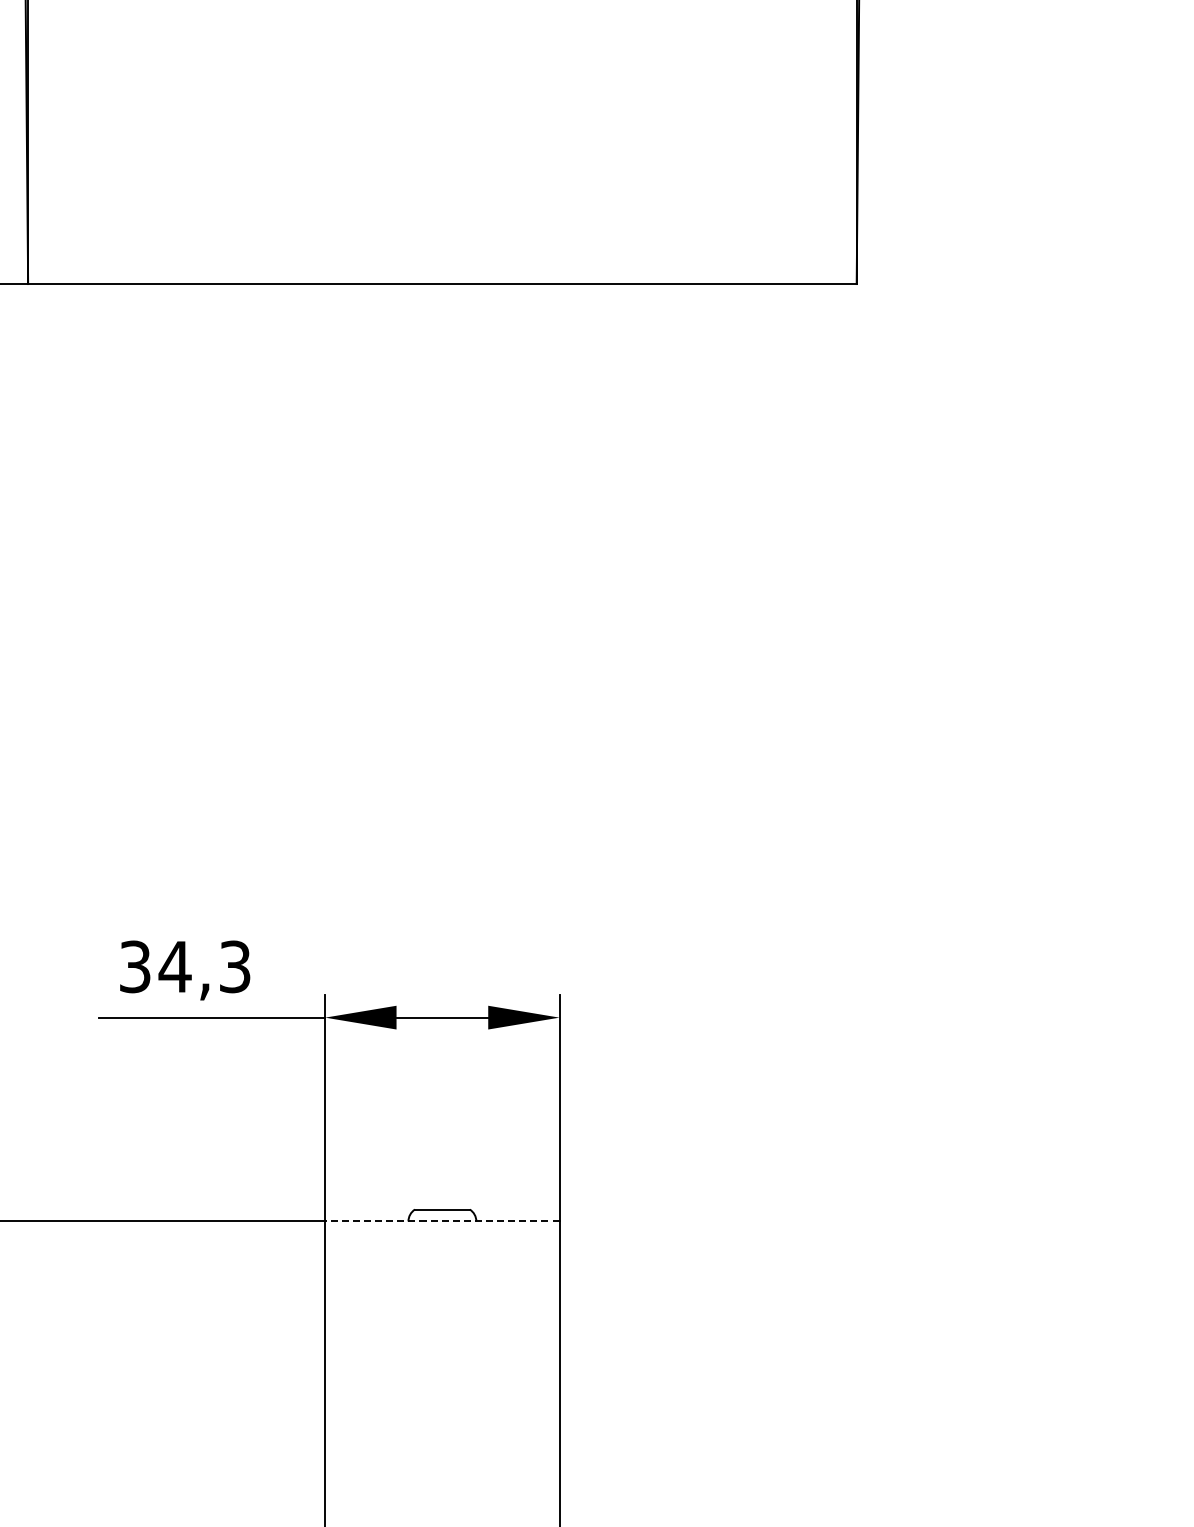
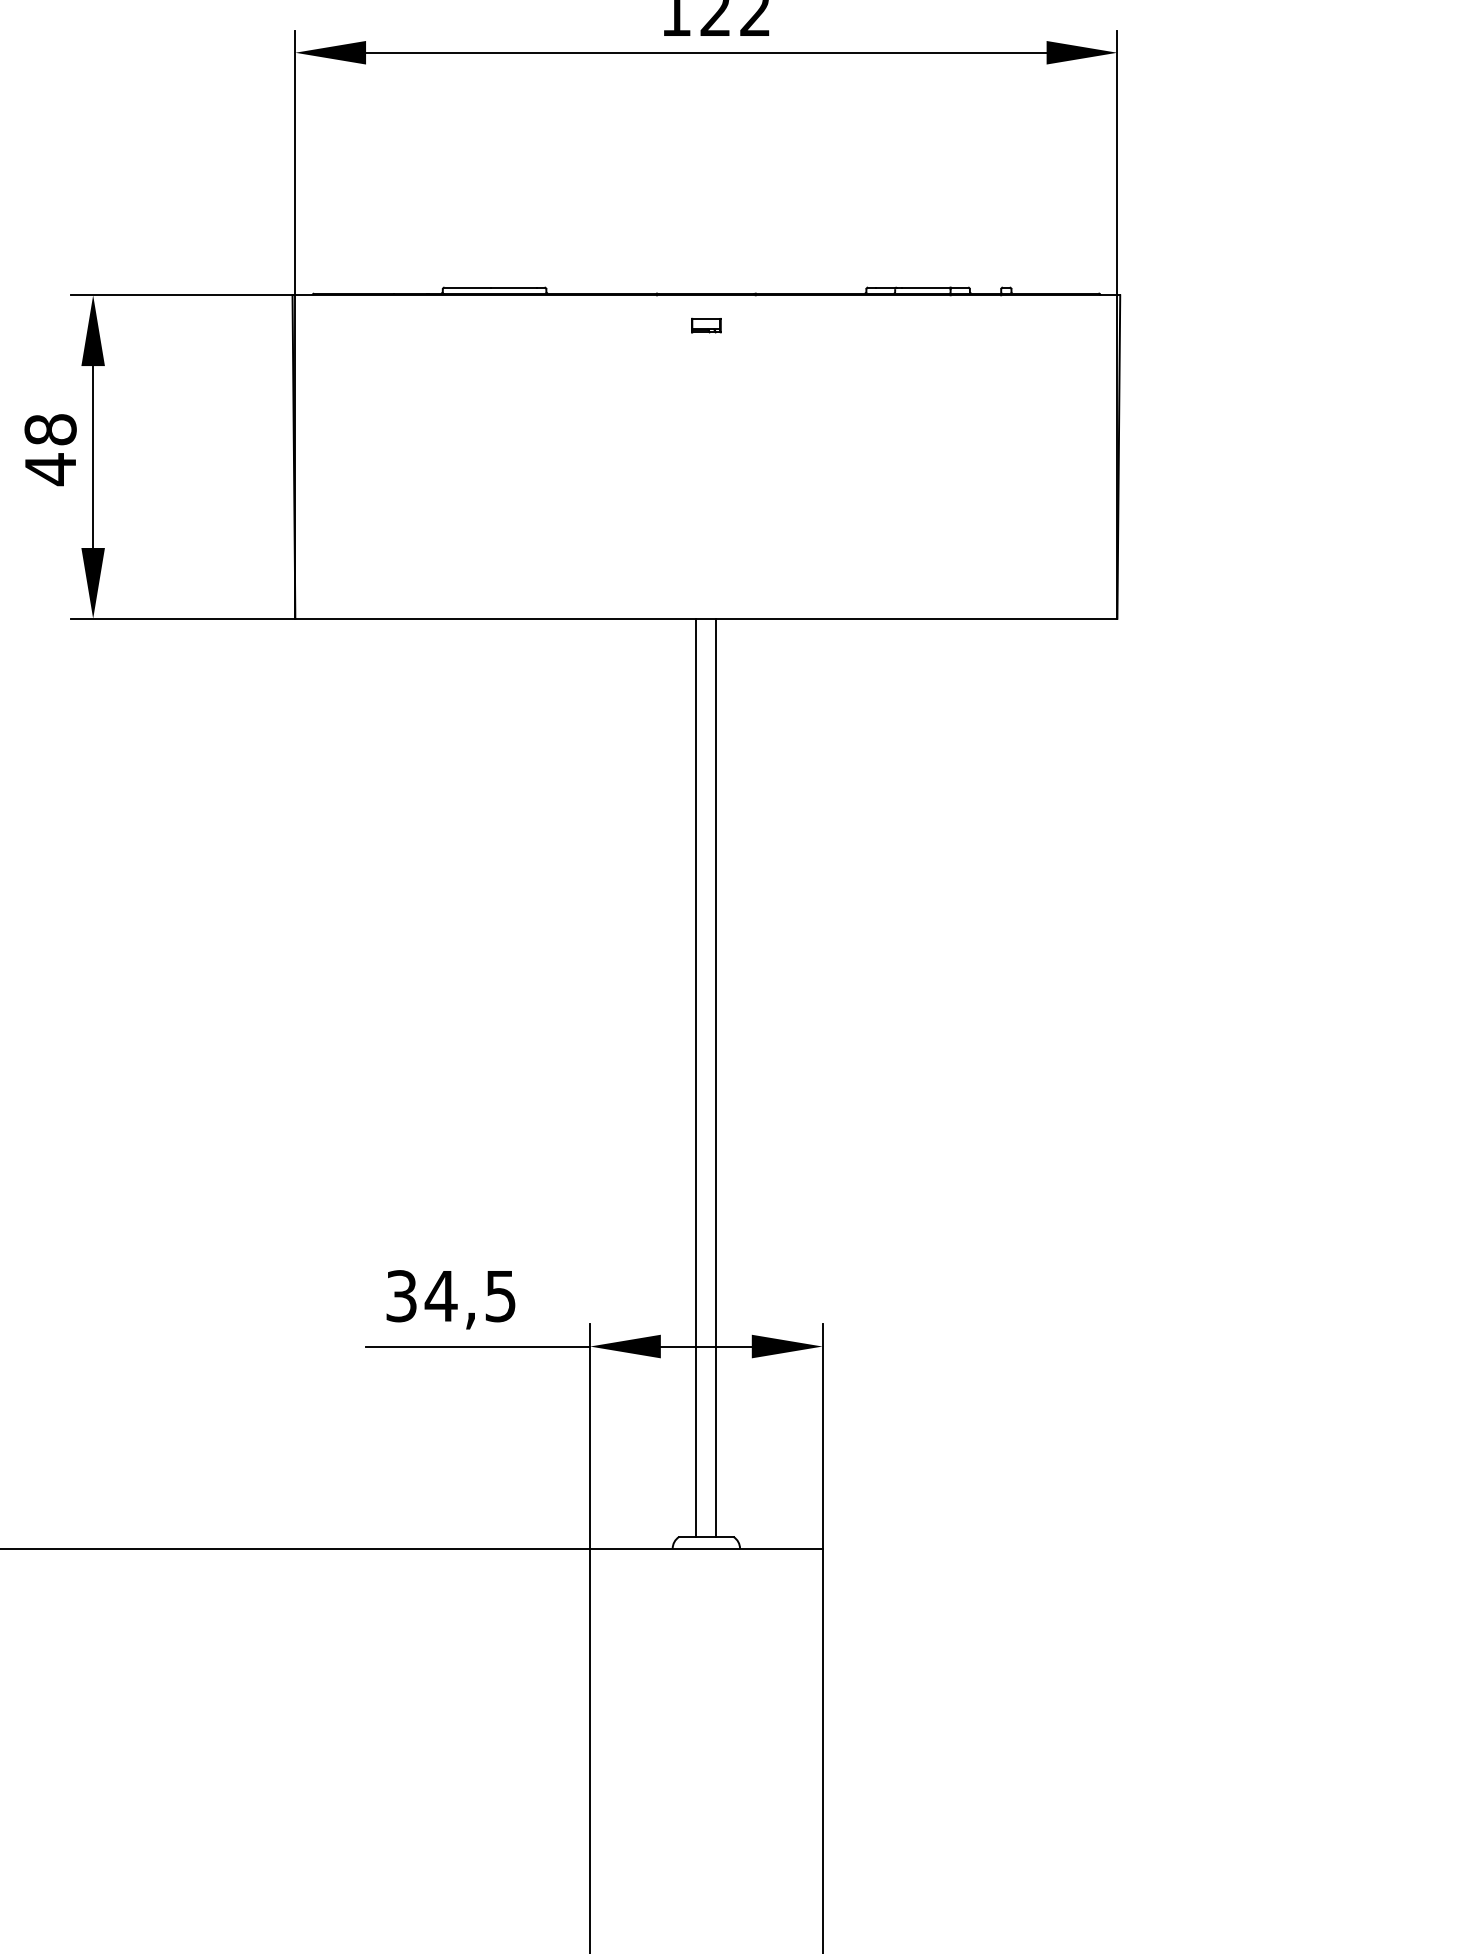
line: (432, 746) -> (696, 1077), added
line: (452, 746) -> (716, 1077), added
text: (234, 966) -> (500, 1295), 34,3 -> 34,5
line: (441, 1221) -> (705, 1548), dashed -> solid

